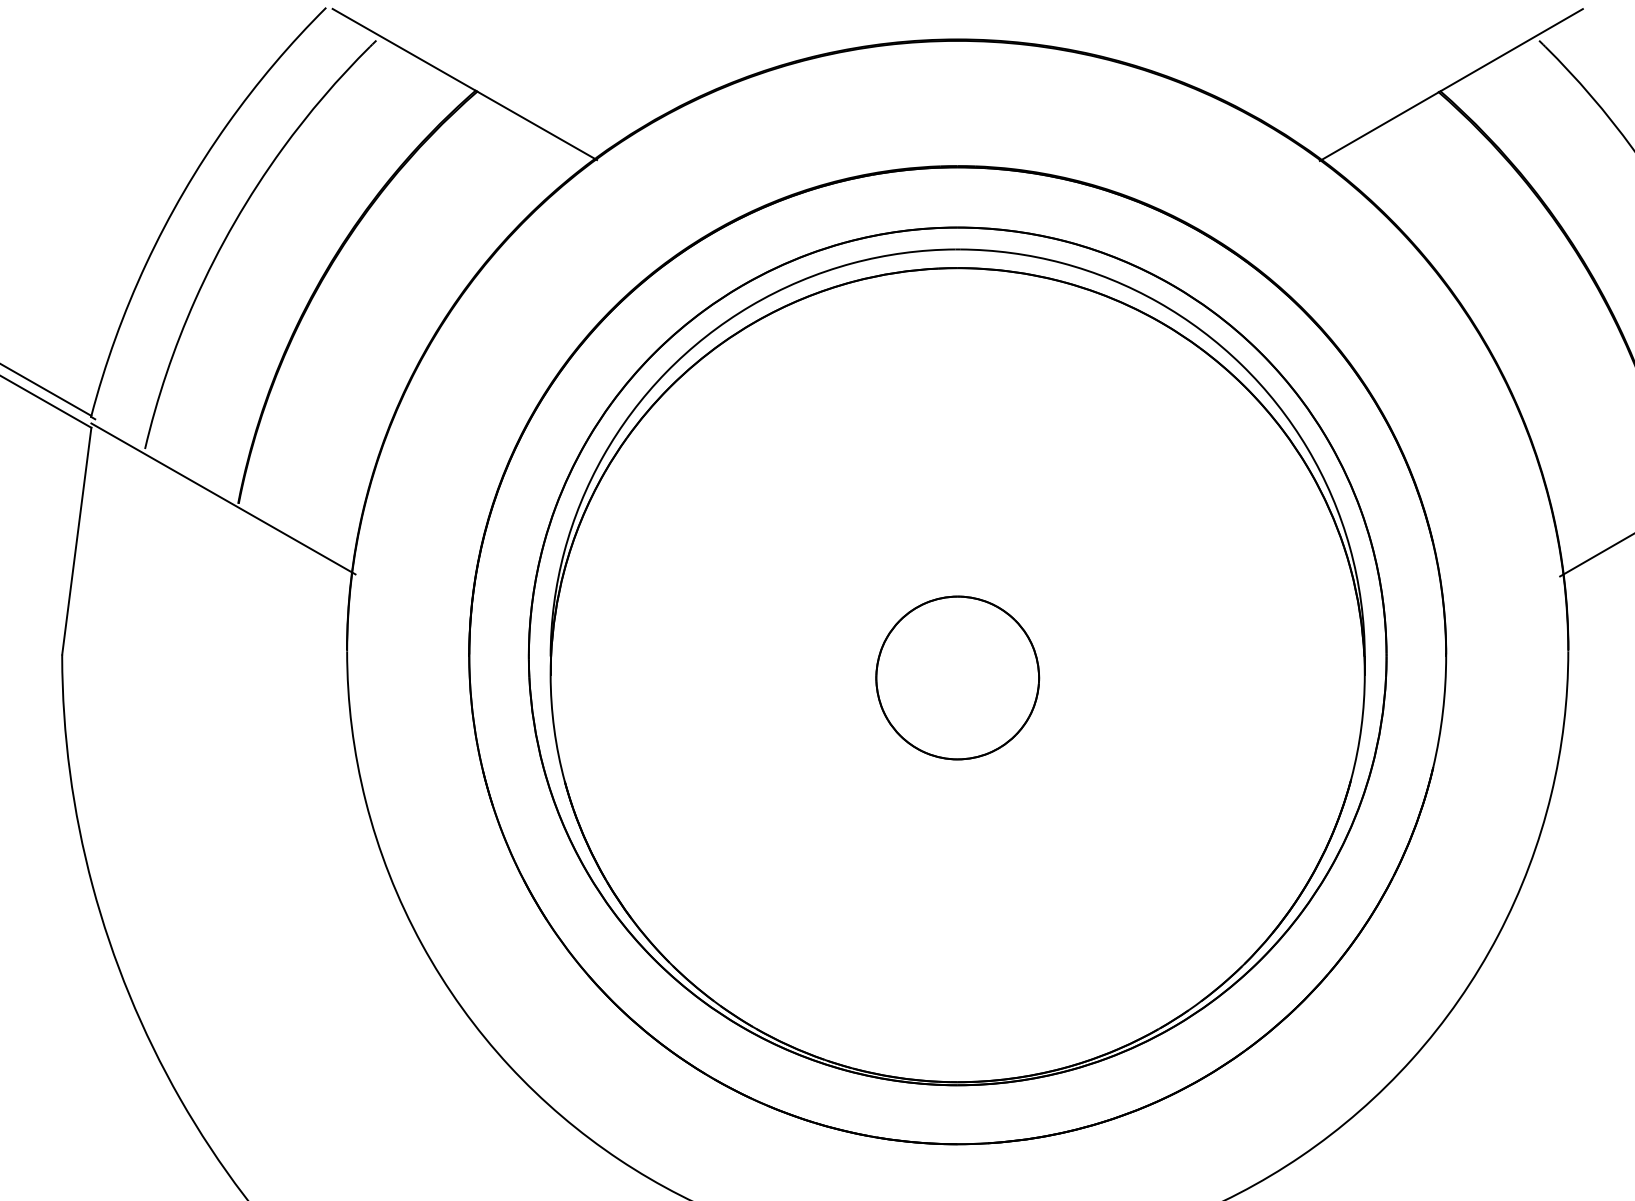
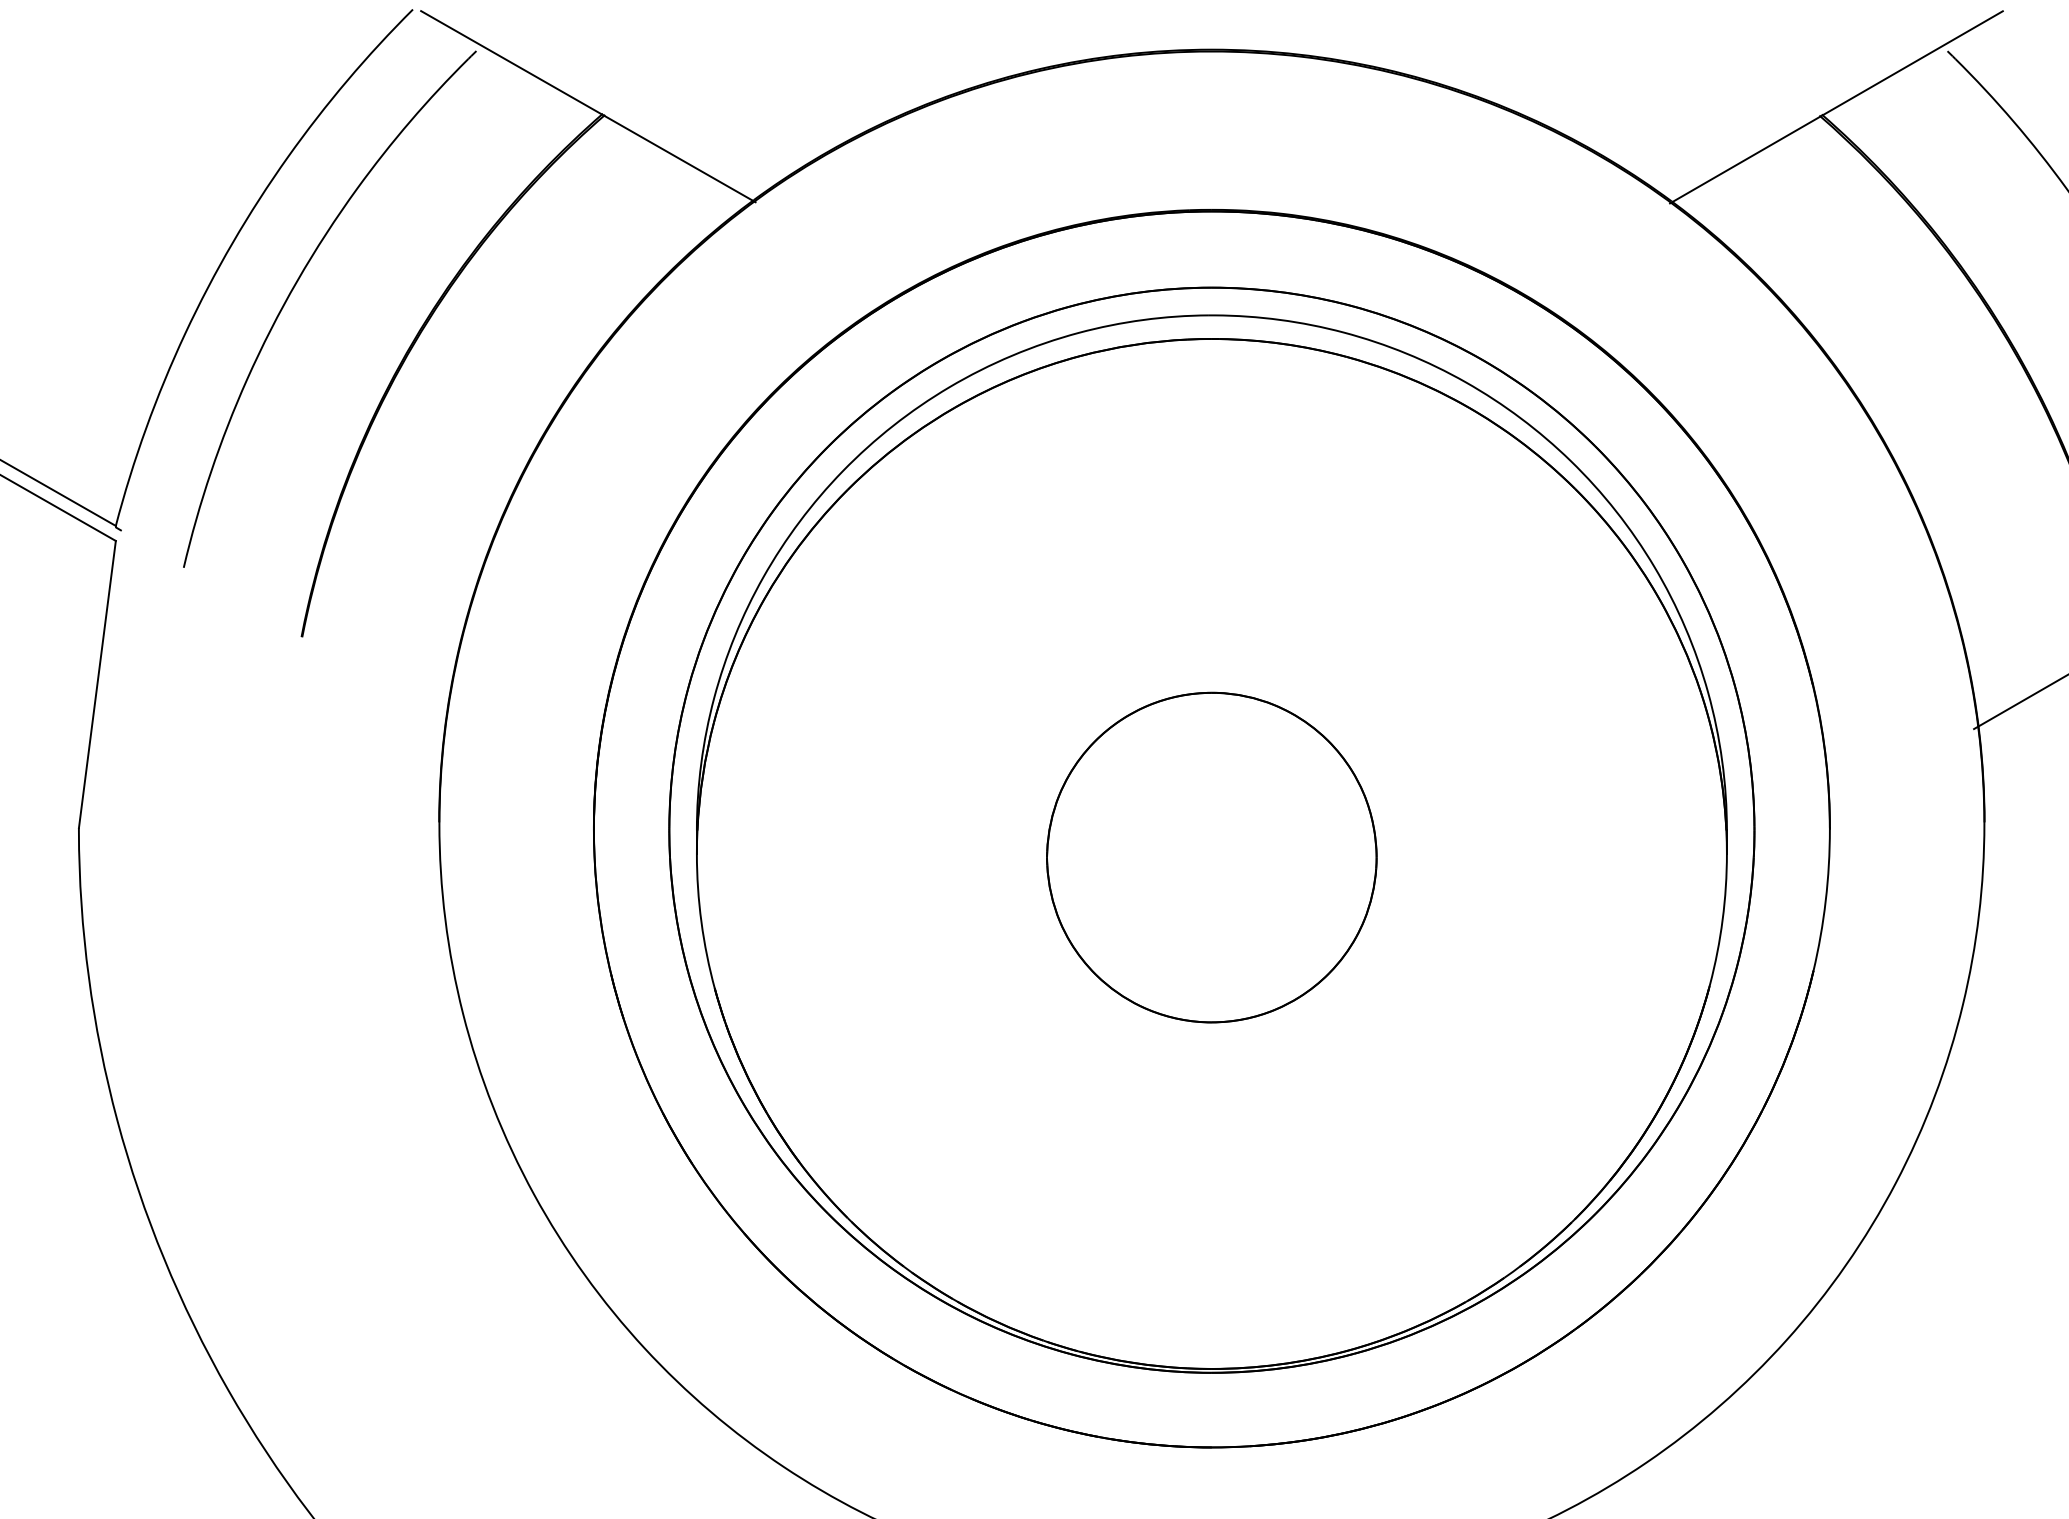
line: (223, 498) -> (282, 630), removed
part: (957, 677) -> (1211, 857), size x1.6

